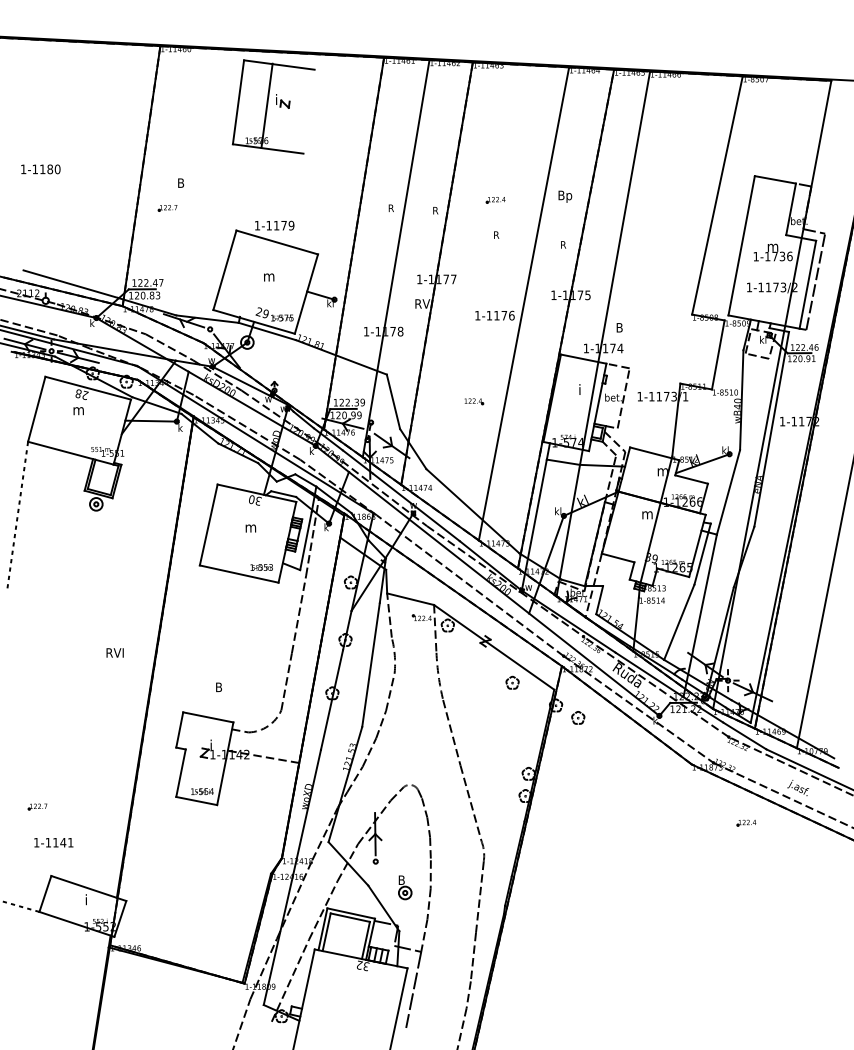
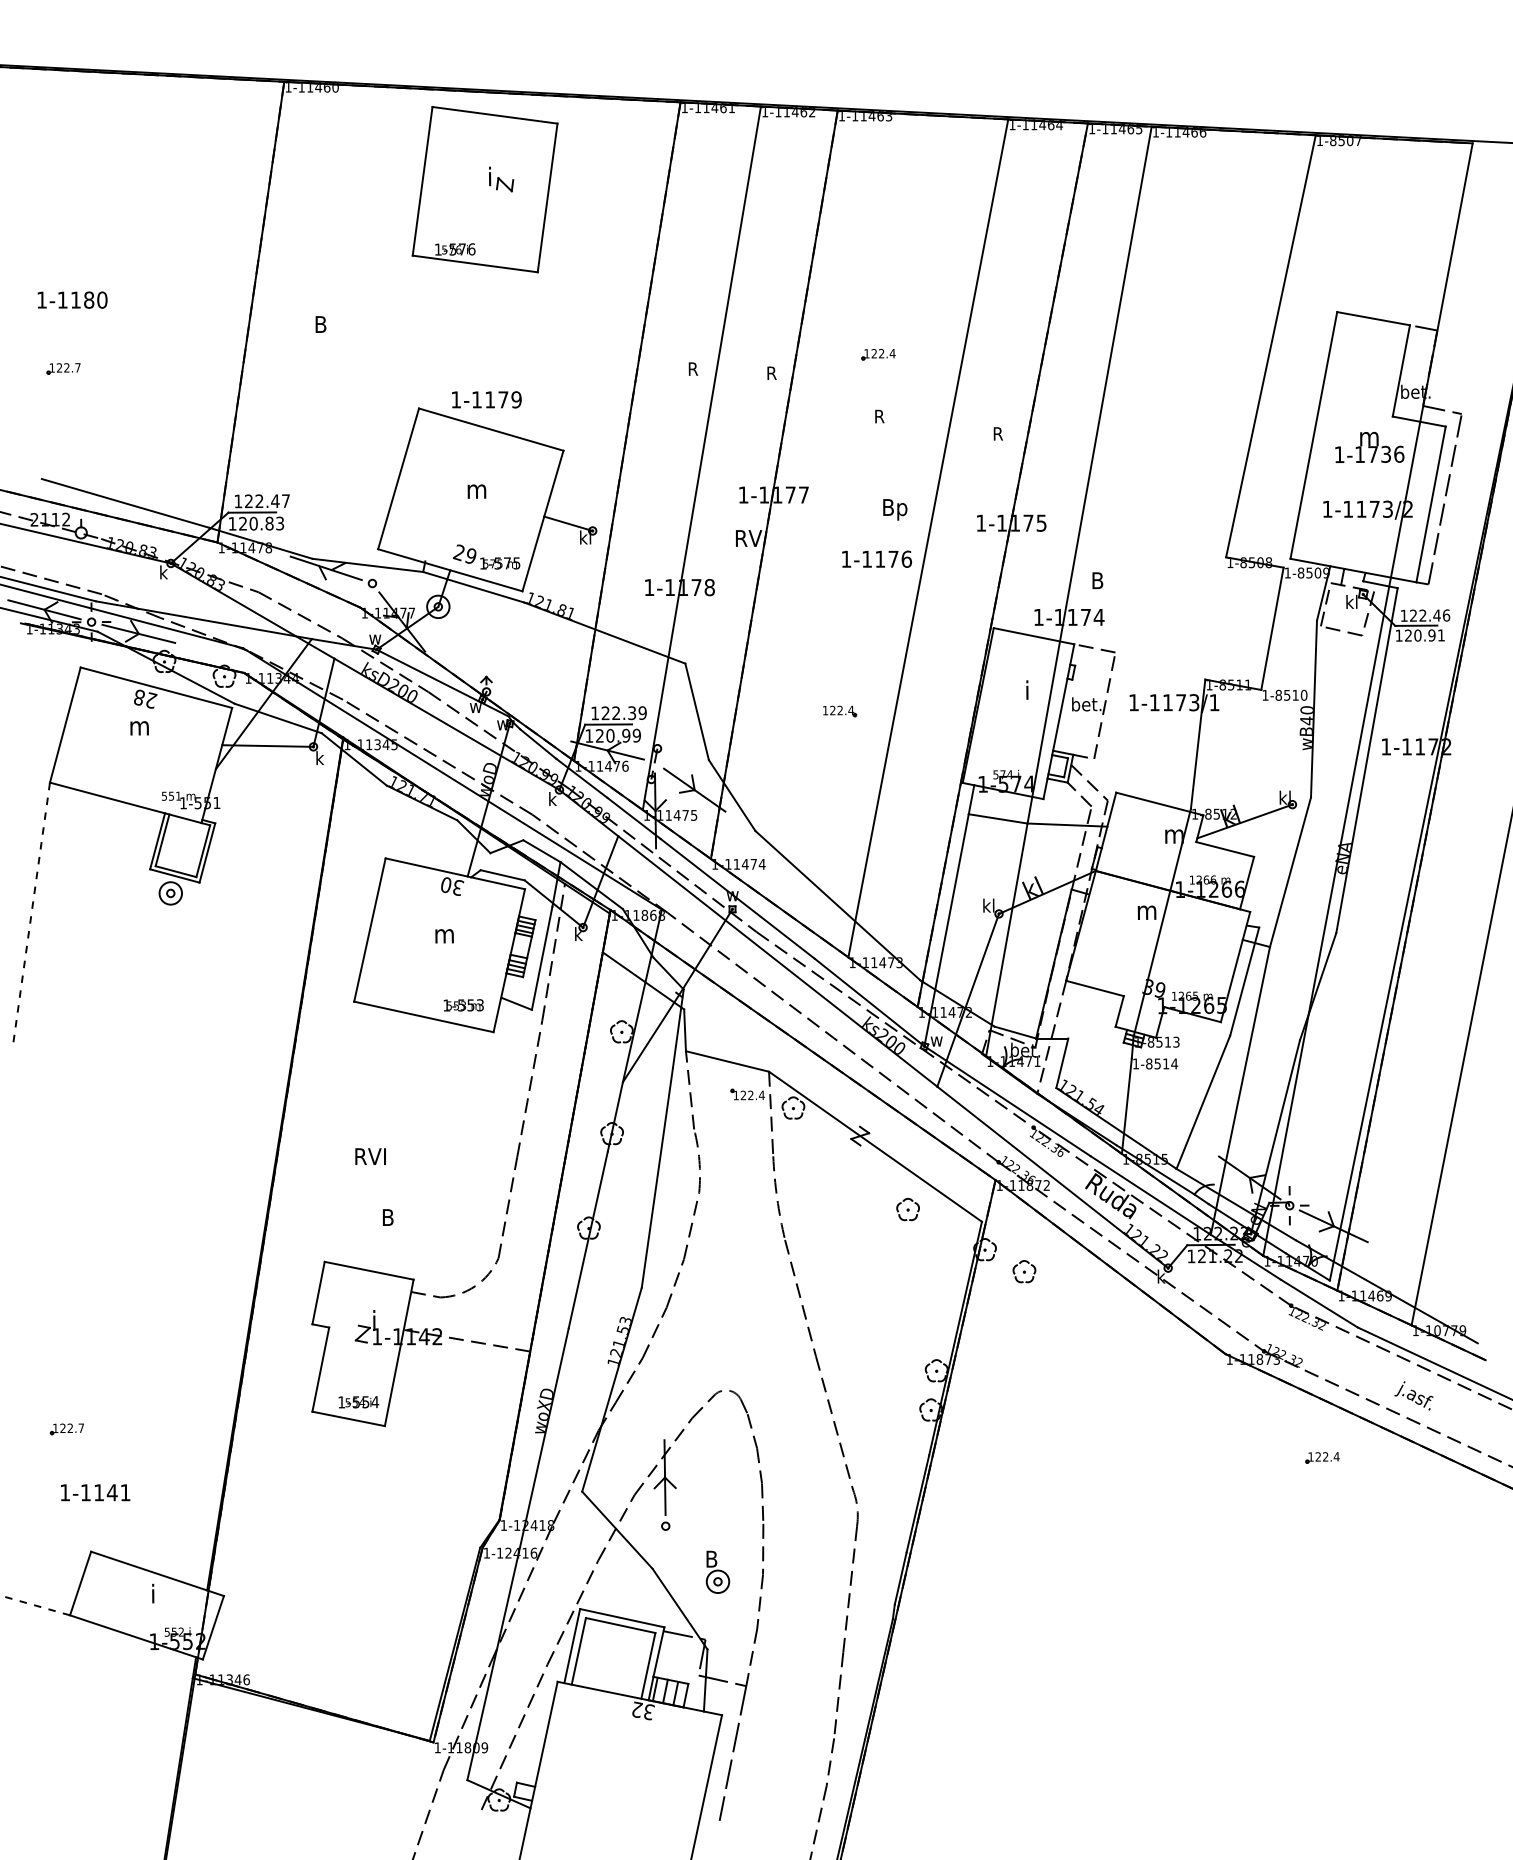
line: (266, 105) -> (546, 197), moved
text: (565, 196) -> (895, 509), moved
part: (167, 208) -> (63, 369), moved
text: (114, 652) -> (369, 1155), moved

